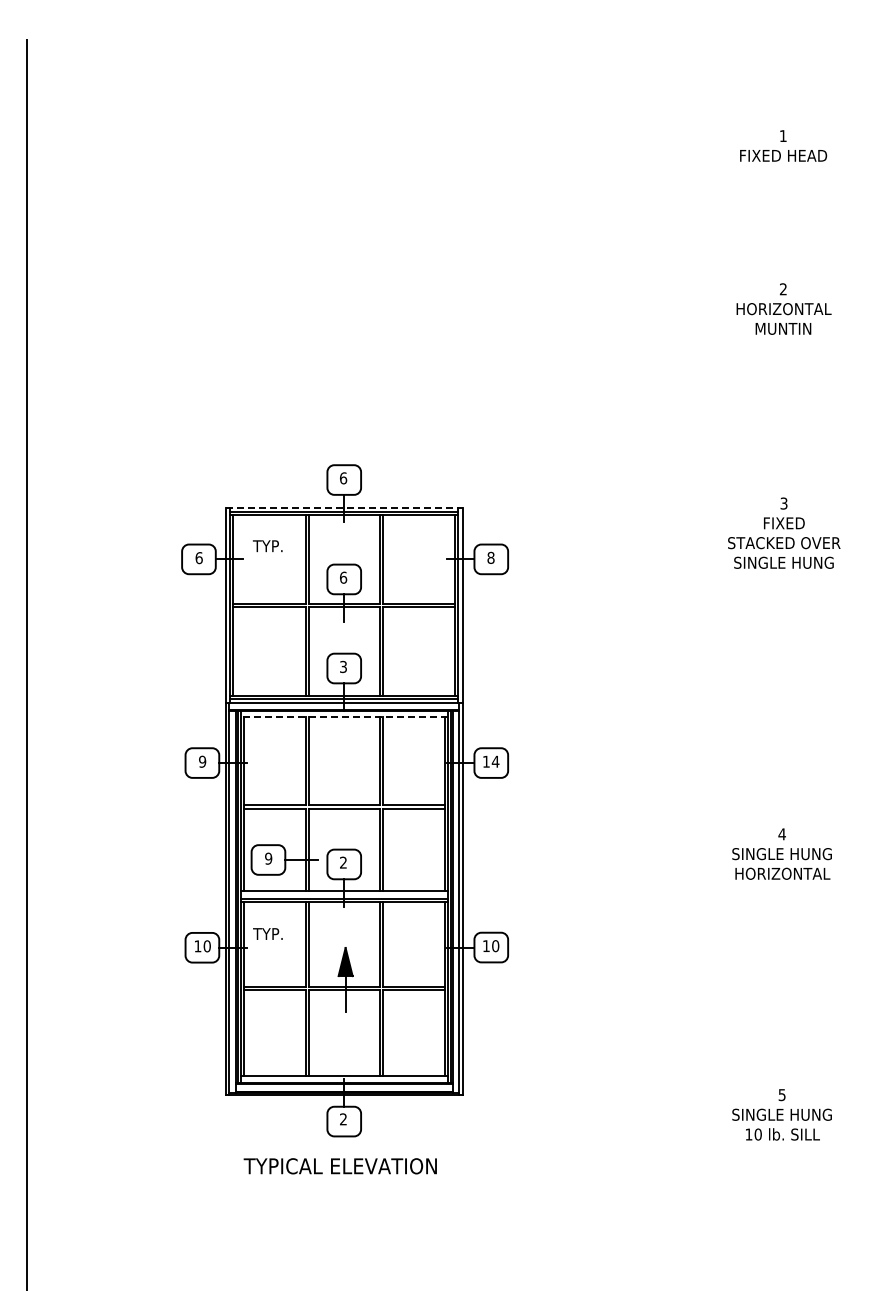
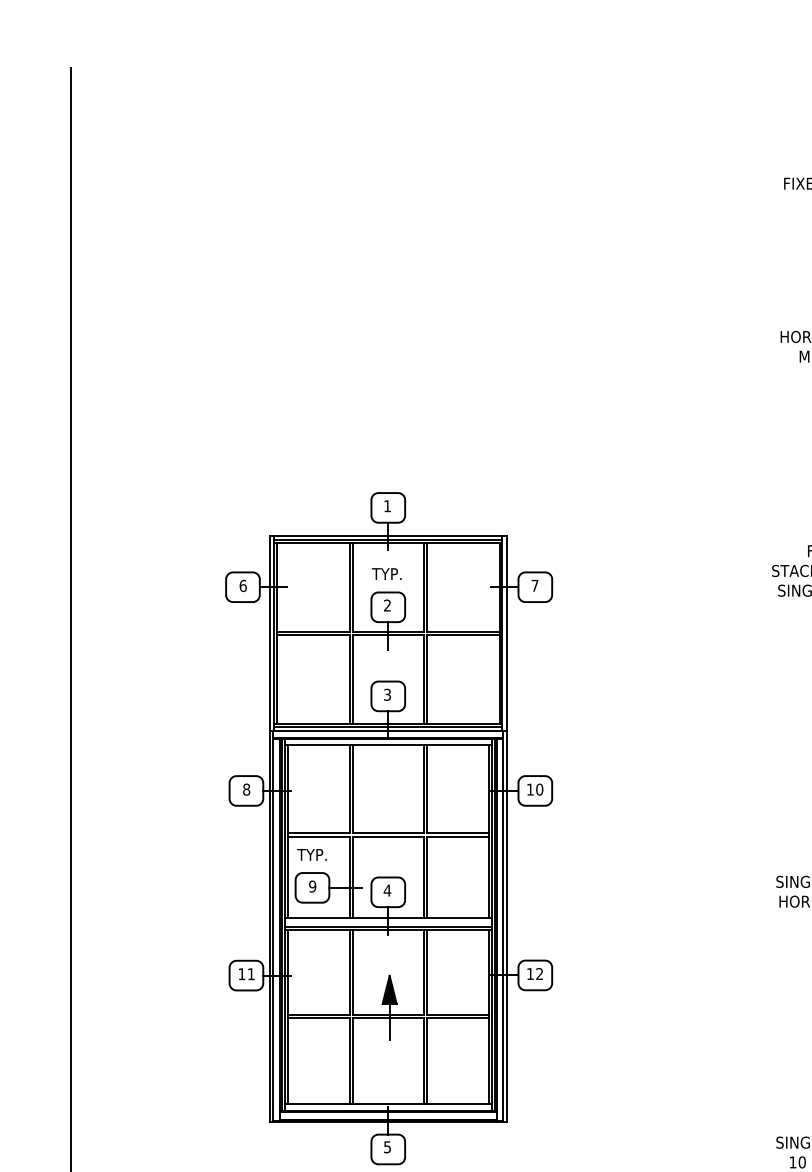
text: (343, 478) -> (387, 506), 6 -> 1
line: (344, 507) -> (388, 535), dashed -> solid
text: (267, 546) -> (386, 574), moved
text: (490, 557) -> (534, 585), 8 -> 7
text: (343, 577) -> (387, 605), 6 -> 2
line: (343, 716) -> (387, 744), dashed -> solid
text: (202, 761) -> (246, 789), 9 -> 8
text: (495, 761) -> (539, 789), 14 -> 10
text: (343, 862) -> (387, 890), 2 -> 4
text: (267, 933) -> (311, 854), moved
text: (206, 946) -> (250, 974), 10 -> 11
text: (495, 946) -> (539, 974), 10 -> 12
text: (343, 1119) -> (387, 1147), 2 -> 5

